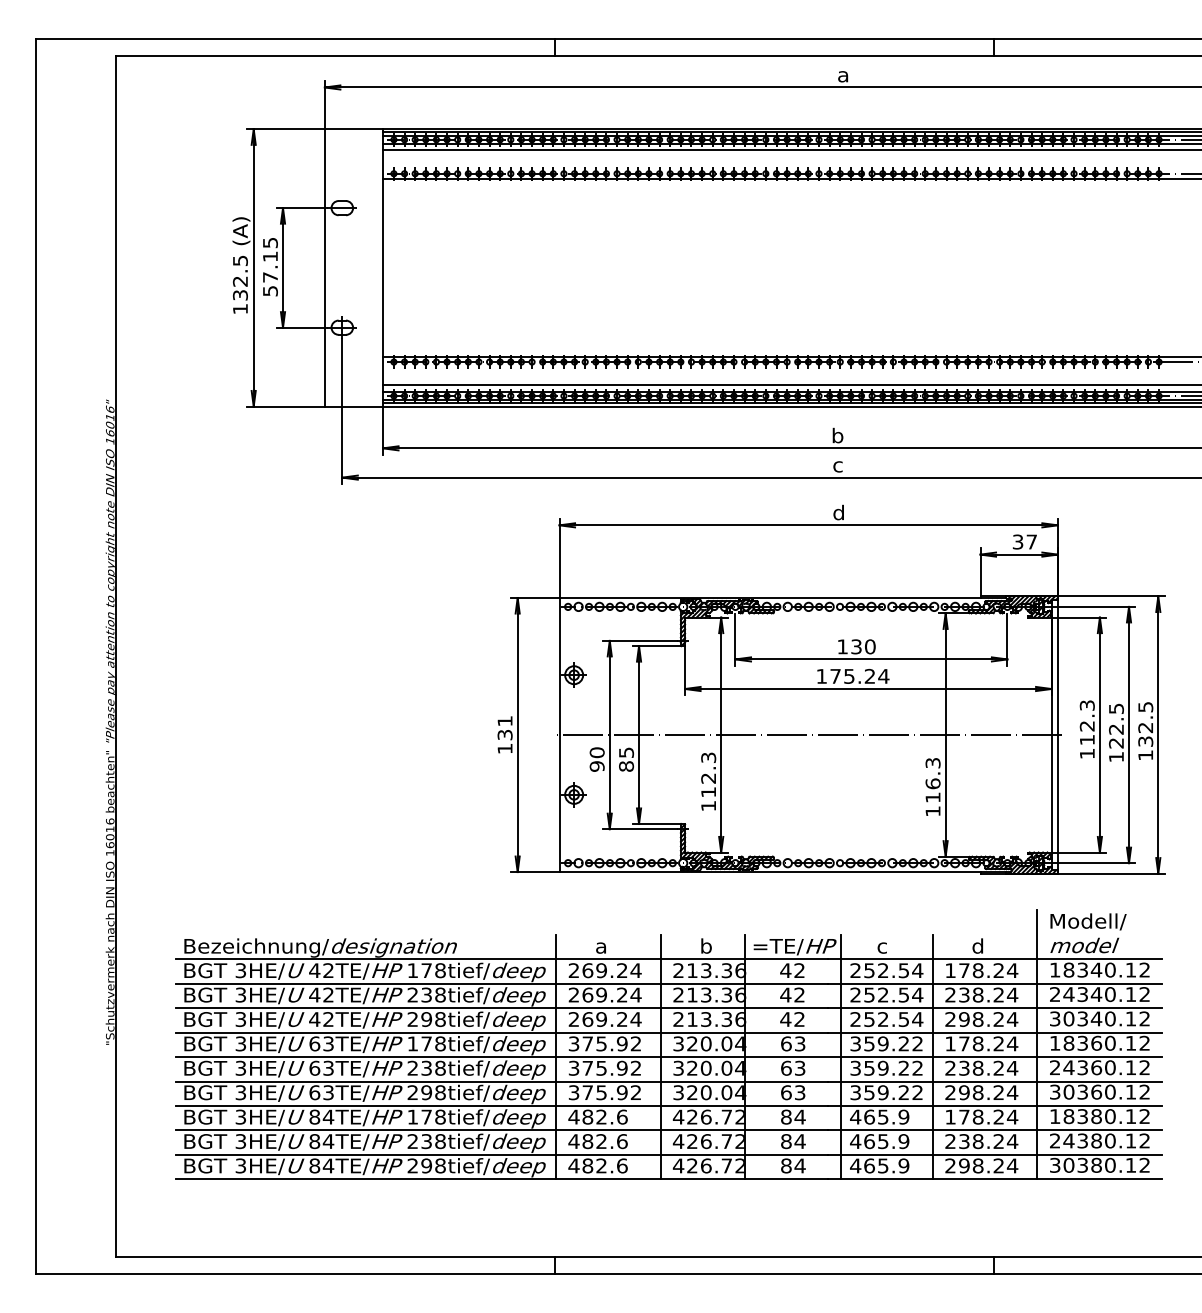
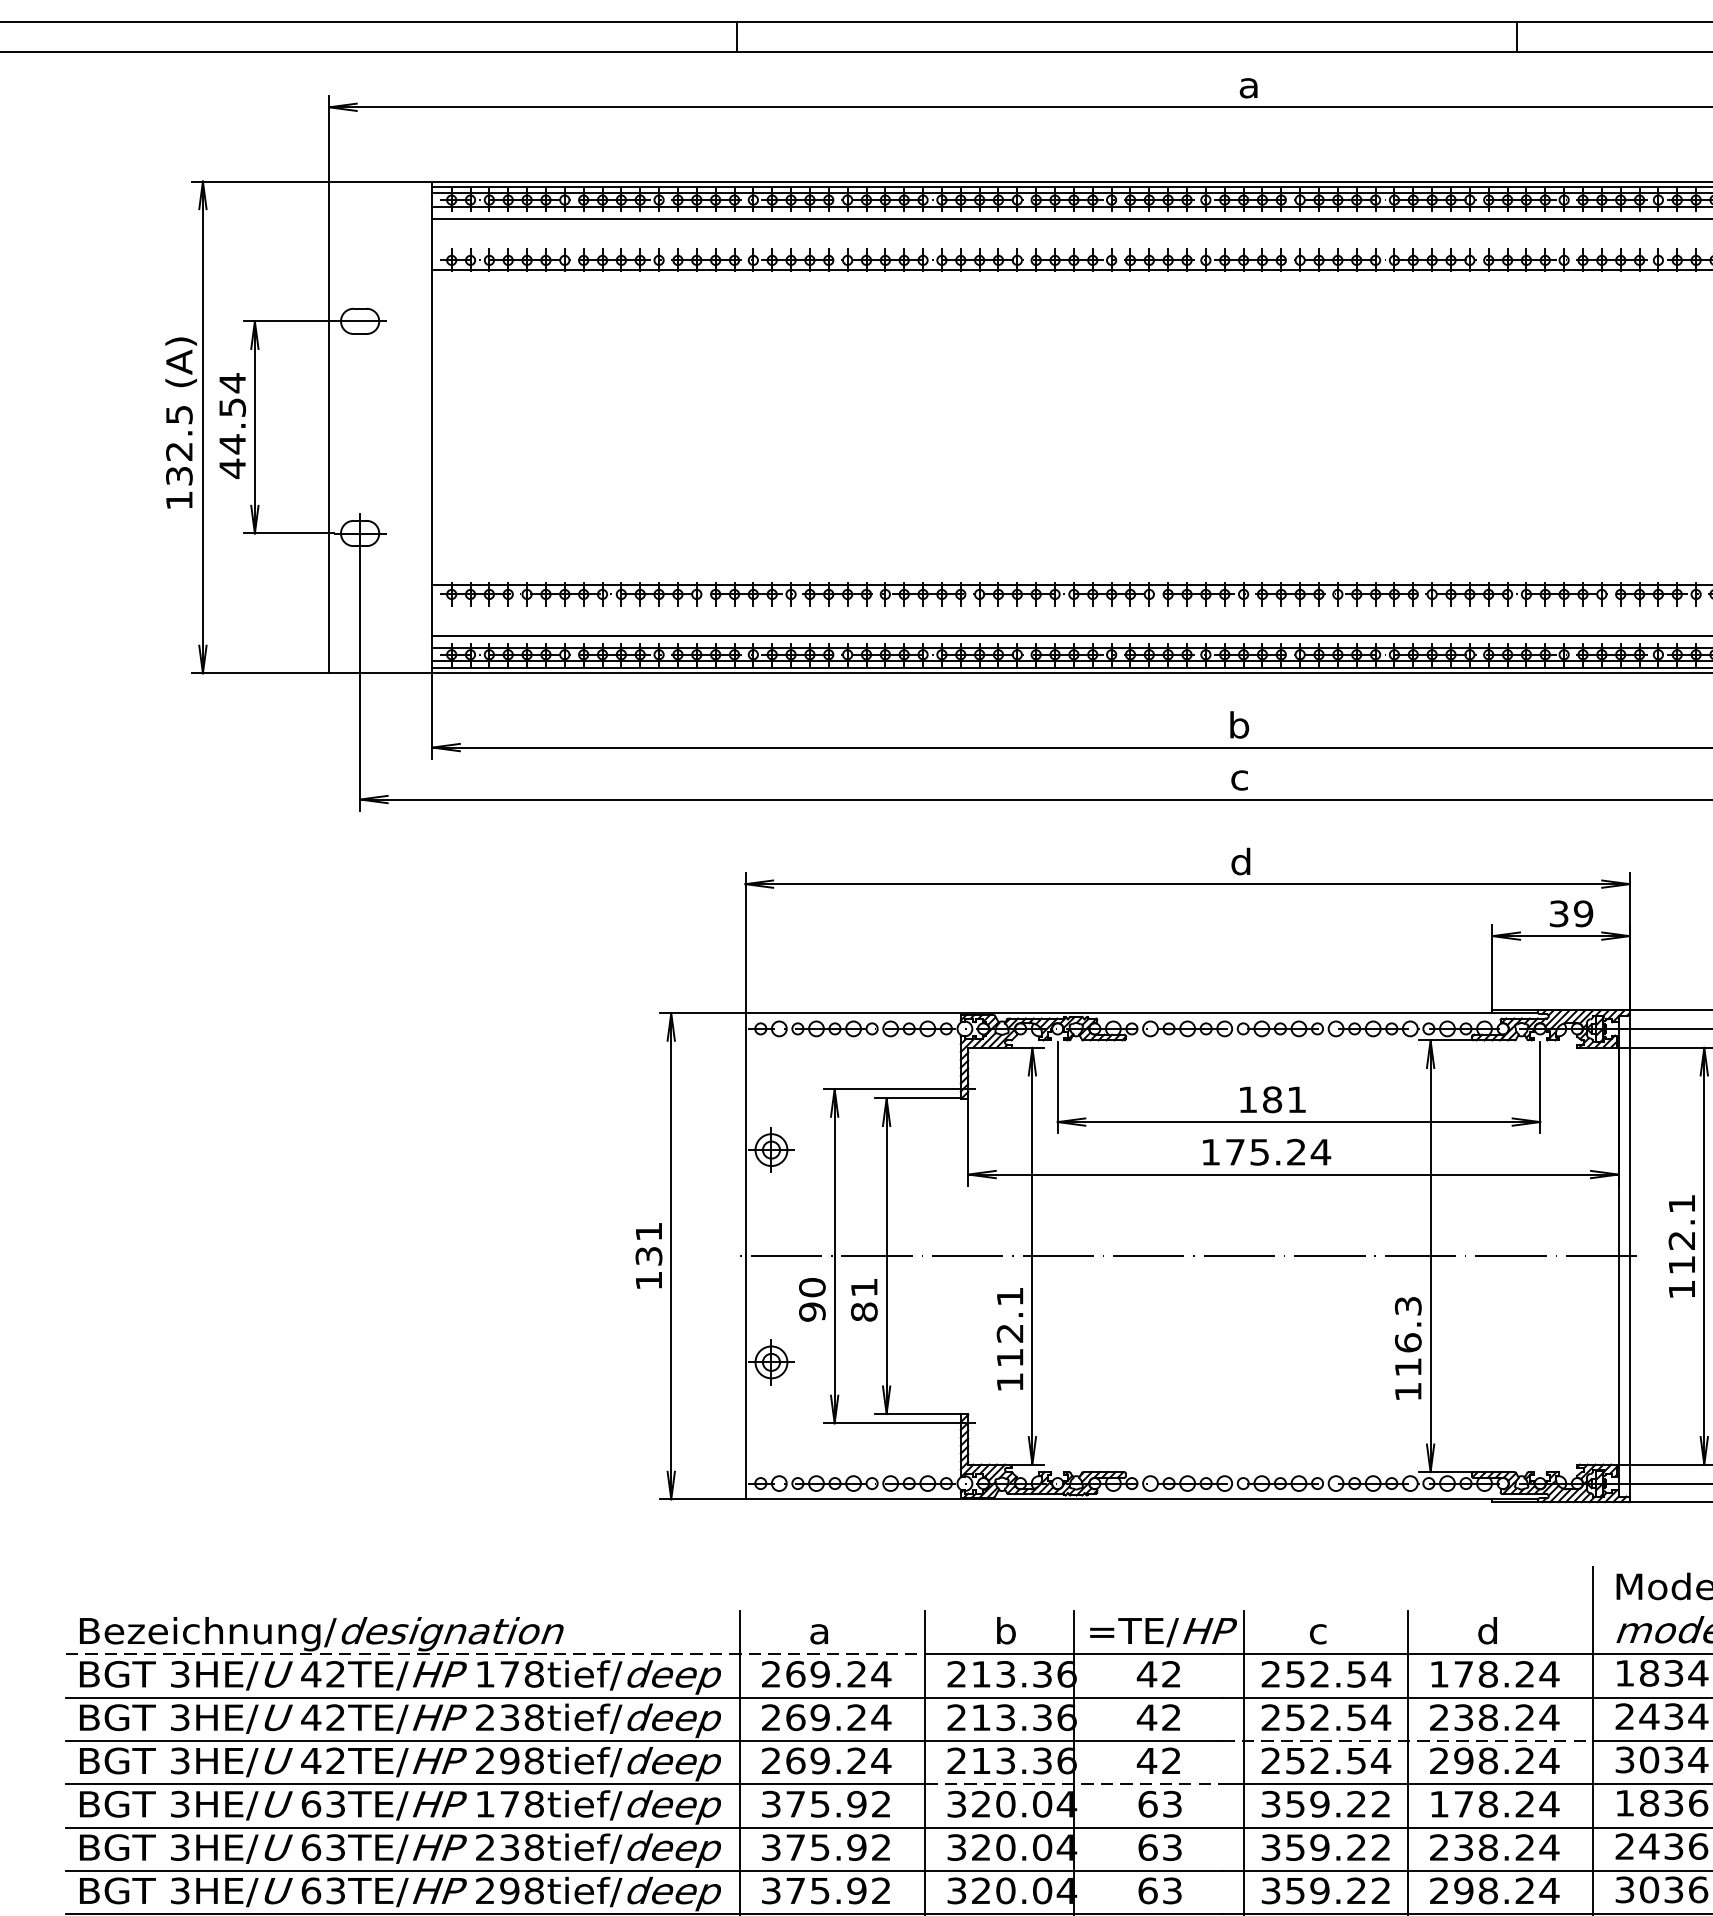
text: (270, 266) -> (232, 424), 57.15 -> 44.54
text: (1031, 541) -> (1582, 912), 37 -> 39
text: (863, 646) -> (1284, 1099), 130 -> 181
text: (1086, 705) -> (1680, 1203), 112.3 -> 112.1
text: (626, 752) -> (864, 1287), 85 -> 81
text: (708, 757) -> (1009, 1296), 112.3 -> 112.1
line: (419, 959) -> (497, 1654), solid -> dashed
line: (932, 1008) -> (1407, 1741), solid -> dashed
line: (744, 1032) -> (1073, 1784), solid -> dashed

